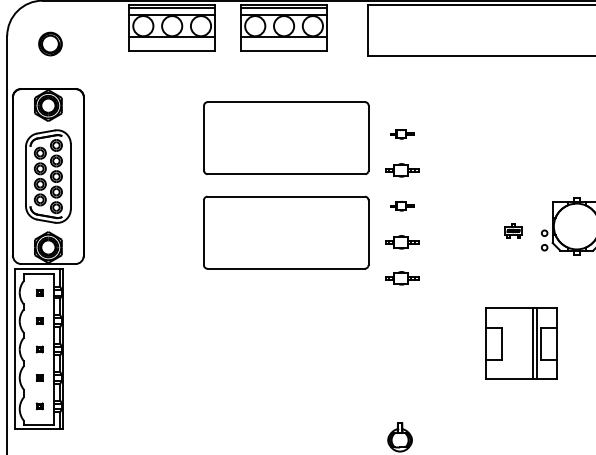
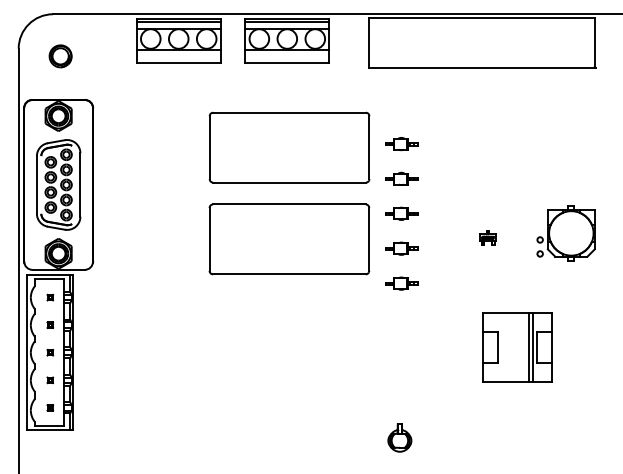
part: (401, 133) -> (401, 143), size x1.43
part: (401, 206) -> (401, 213), size x1.43
part: (513, 230) -> (487, 237), moved

